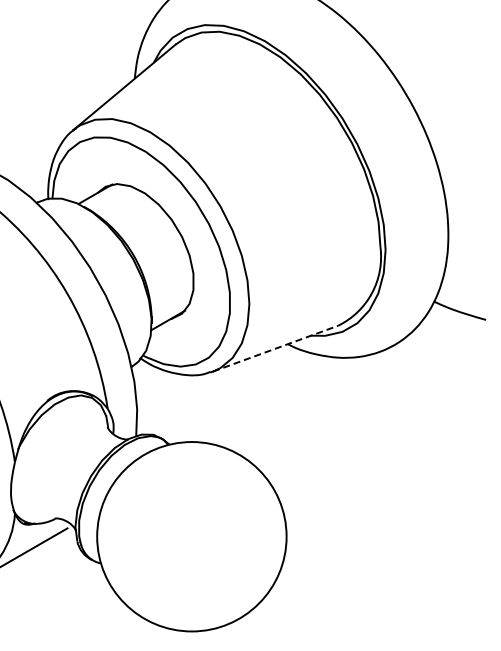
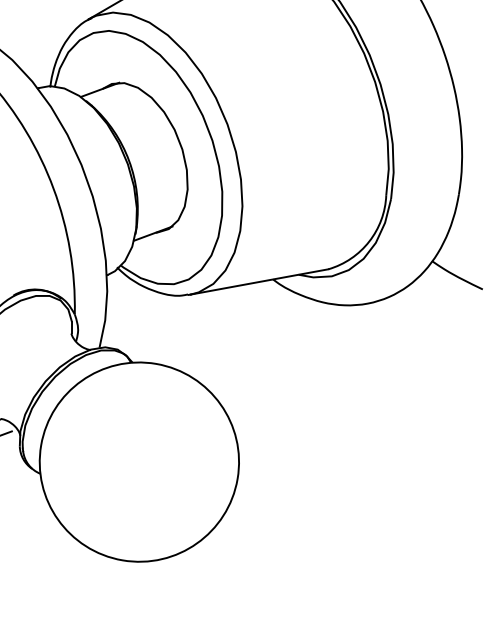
line: (275, 348) -> (259, 281), dashed -> solid

